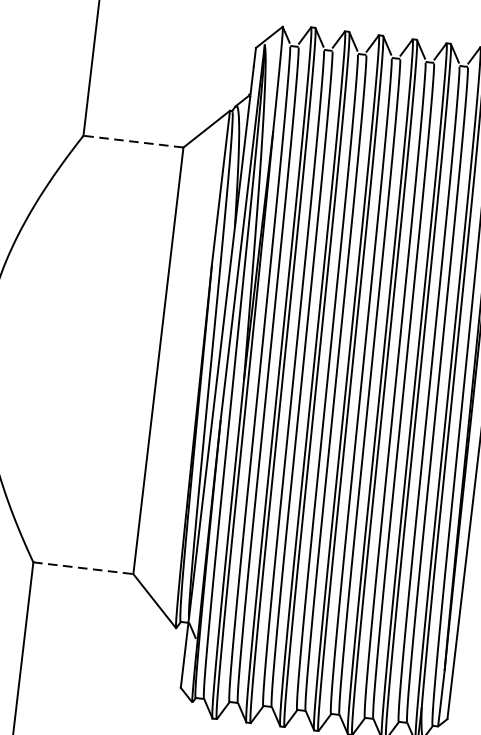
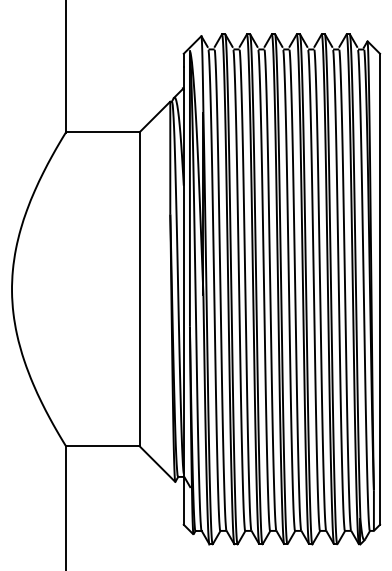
line: (132, 141) -> (102, 132), dashed -> solid
line: (82, 568) -> (102, 446), dashed -> solid

